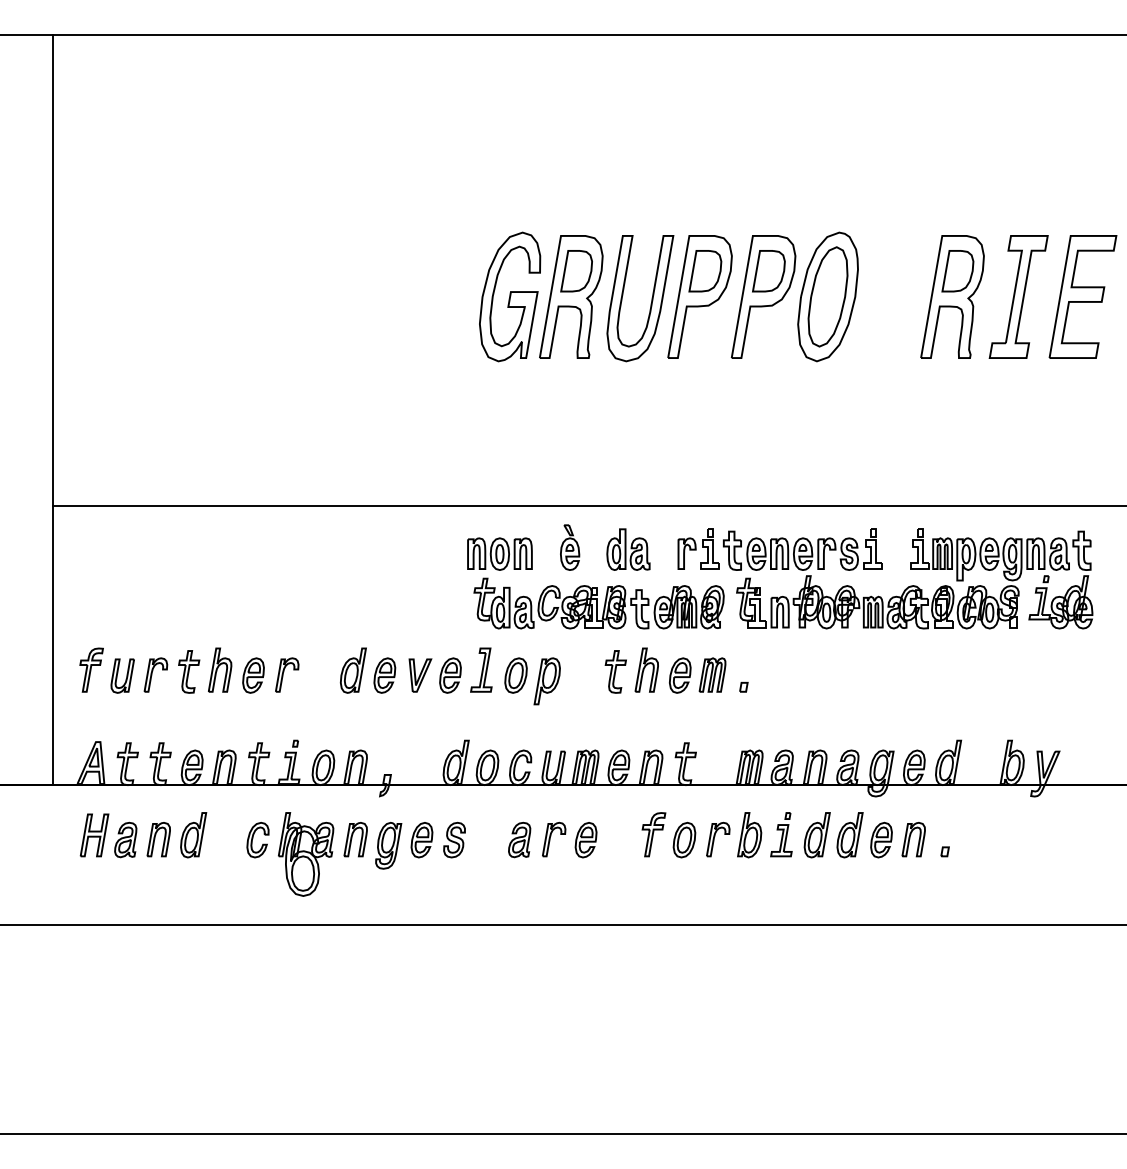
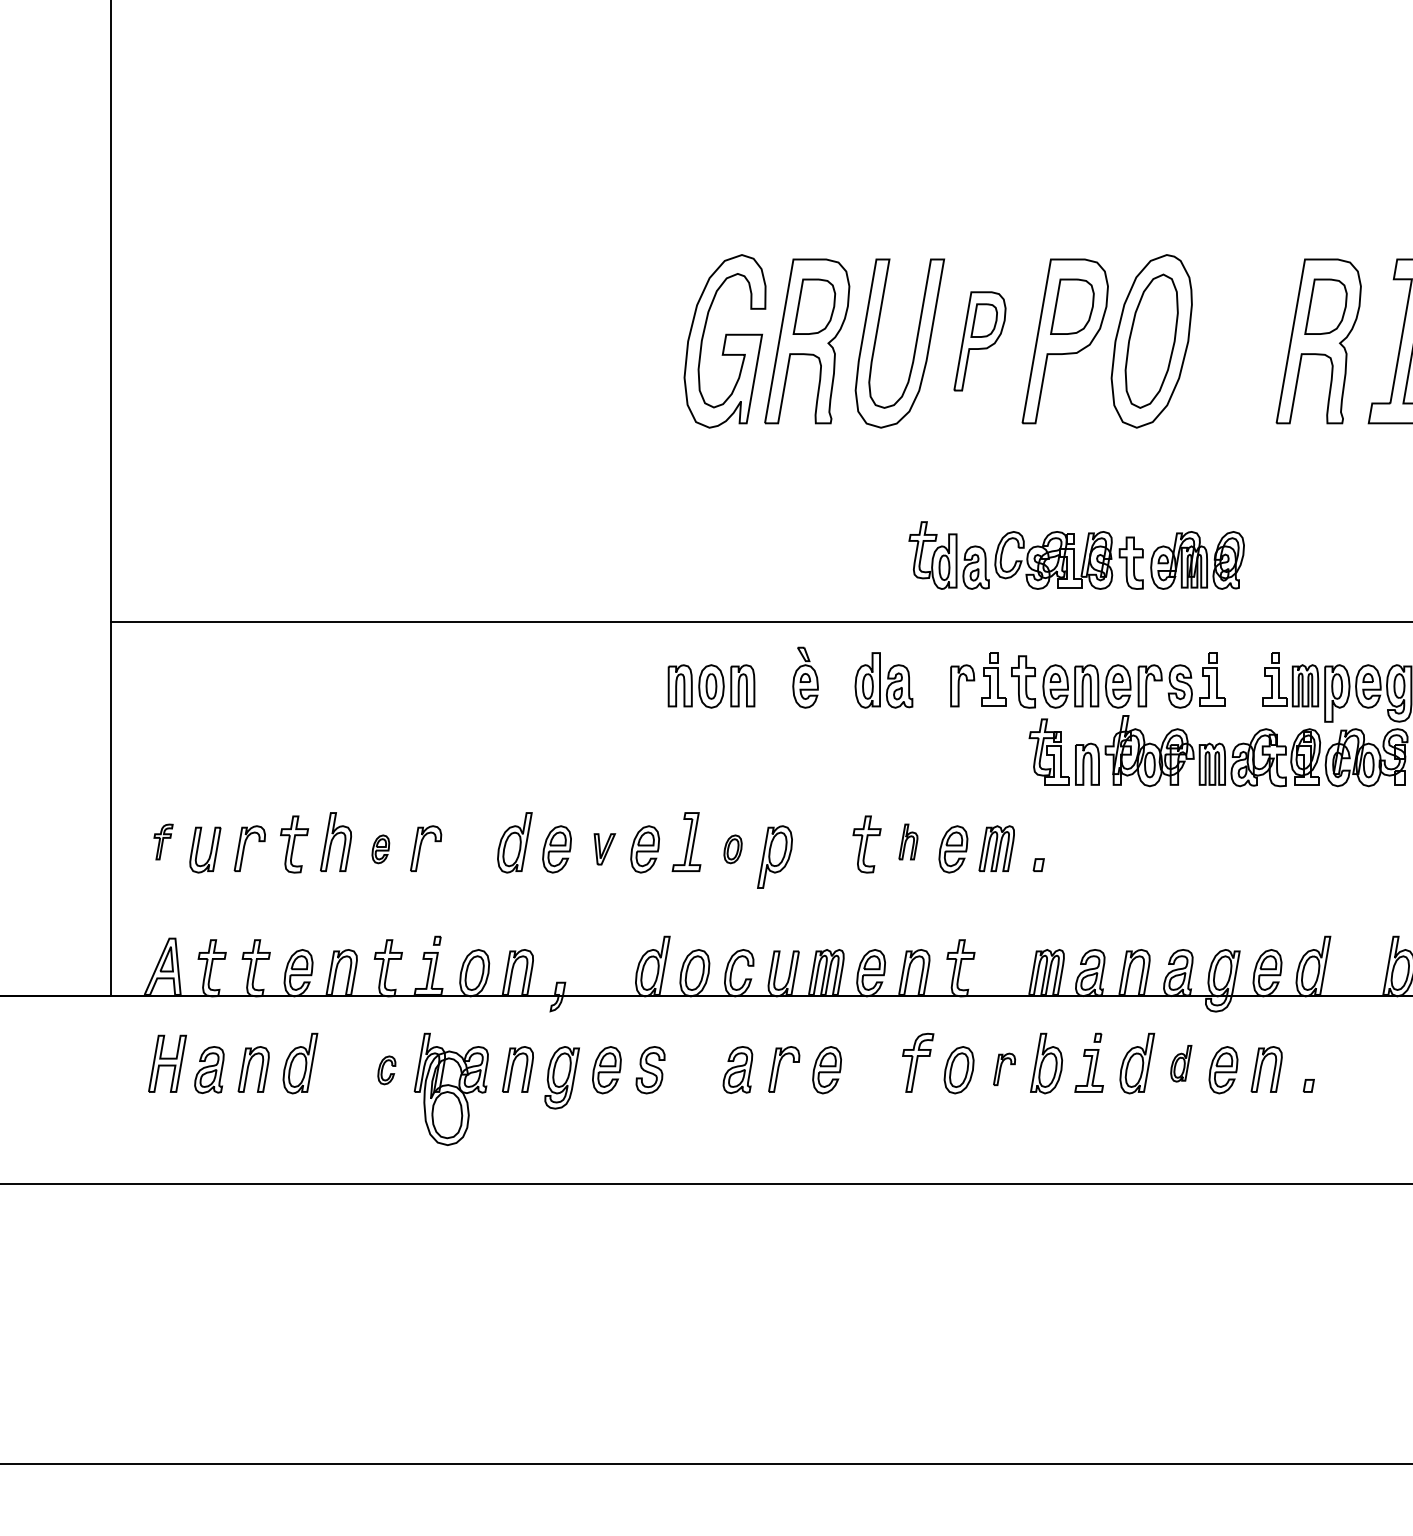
part: (699, 296) -> (979, 340), size x0.6
part: (598, 603) -> (1075, 555), moved
part: (91, 669) -> (163, 841), size x0.6
part: (646, 669) -> (908, 841), size x0.6
part: (253, 675) -> (380, 849), size x0.6
part: (420, 675) -> (604, 849), size x0.7
part: (515, 675) -> (732, 849), size x0.6
part: (849, 835) -> (1180, 1063), size x0.6
part: (718, 839) -> (1004, 1069), size x0.7
part: (257, 840) -> (386, 1070), size x0.6

